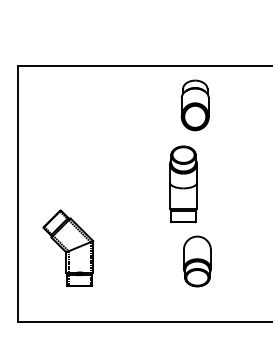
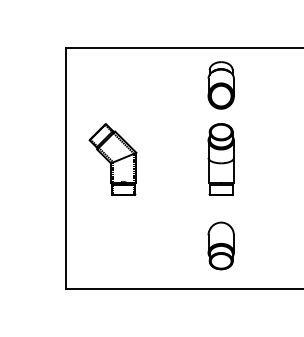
part: (194, 105) -> (220, 85), moved
part: (67, 248) -> (112, 159), moved
part: (196, 260) -> (220, 245), moved

